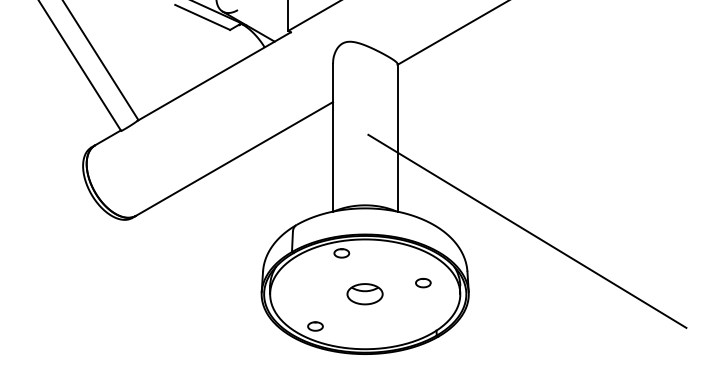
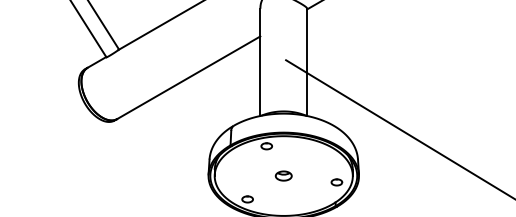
part: (423, 282) -> (336, 182), moved
part: (365, 294) -> (283, 176), size x0.62

